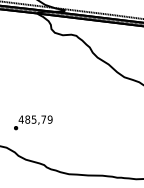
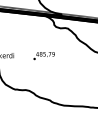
text: (32, 123) -> (43, 56), moved

